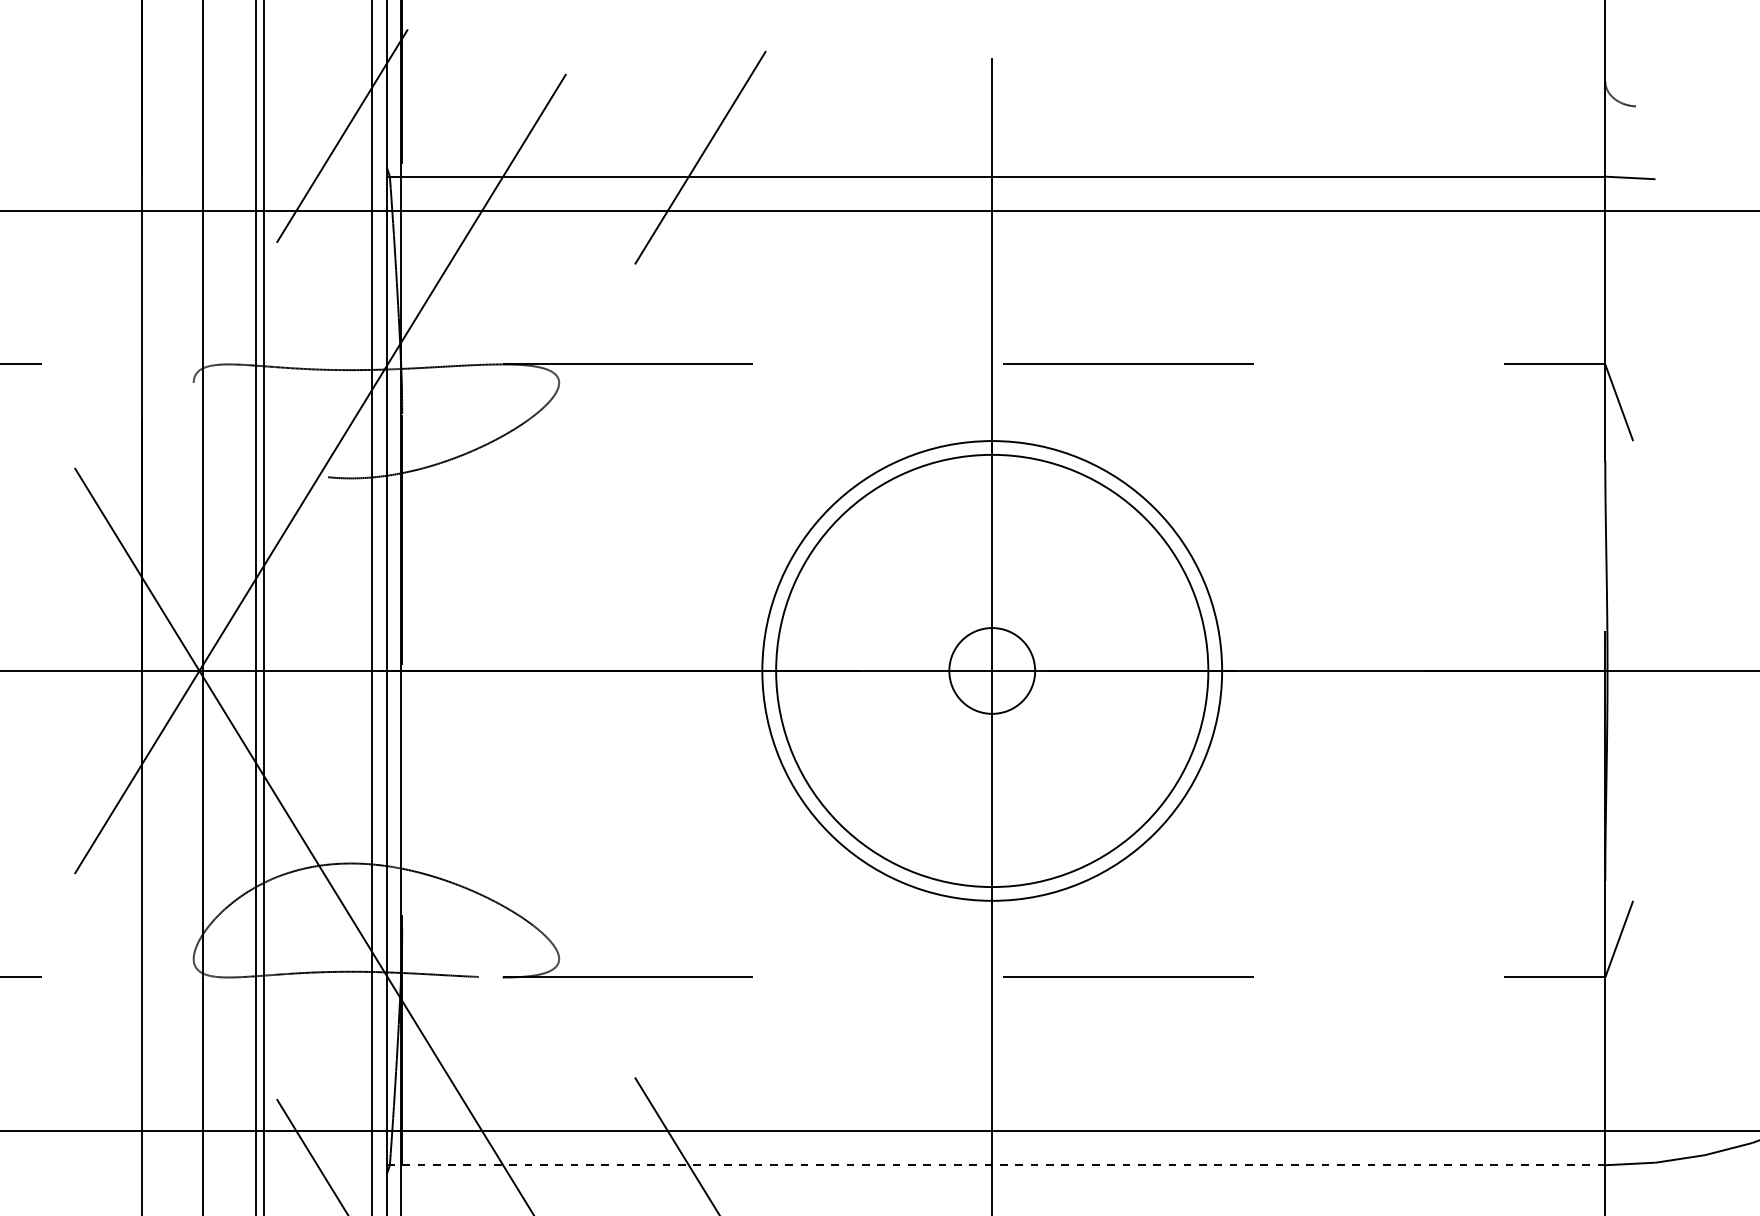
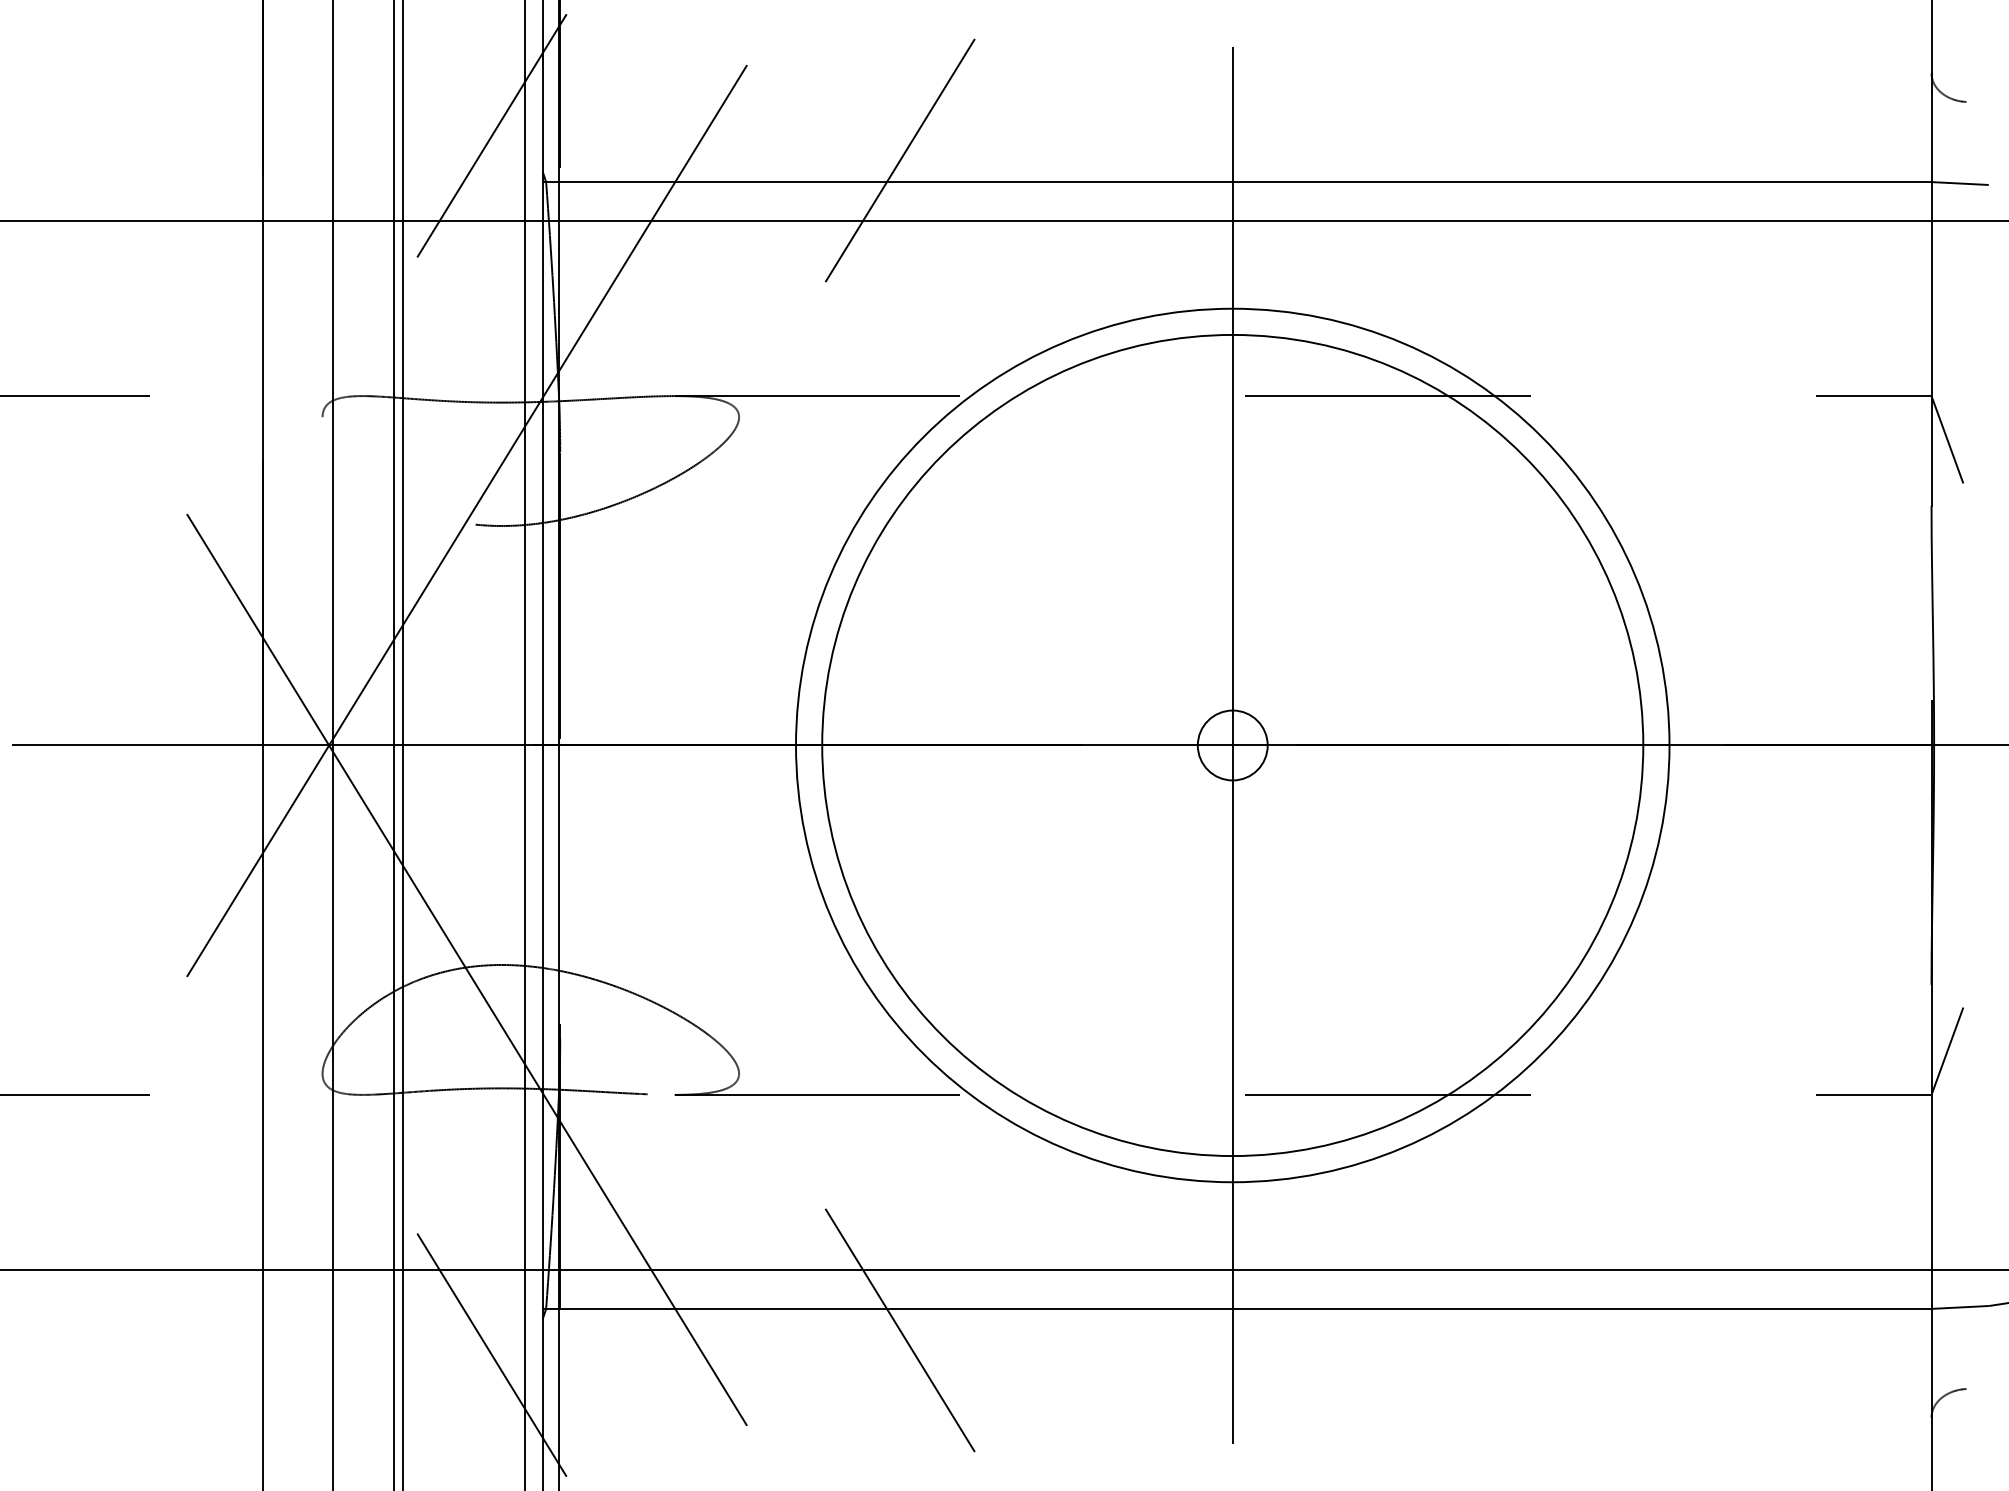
circle: (992, 670) -> (1232, 745), size x0.71
circle: (992, 670) -> (1232, 745), size x1.67
circle: (992, 670) -> (1232, 745), size x1.67
line: (995, 1164) -> (1236, 1308), dashed -> solid

